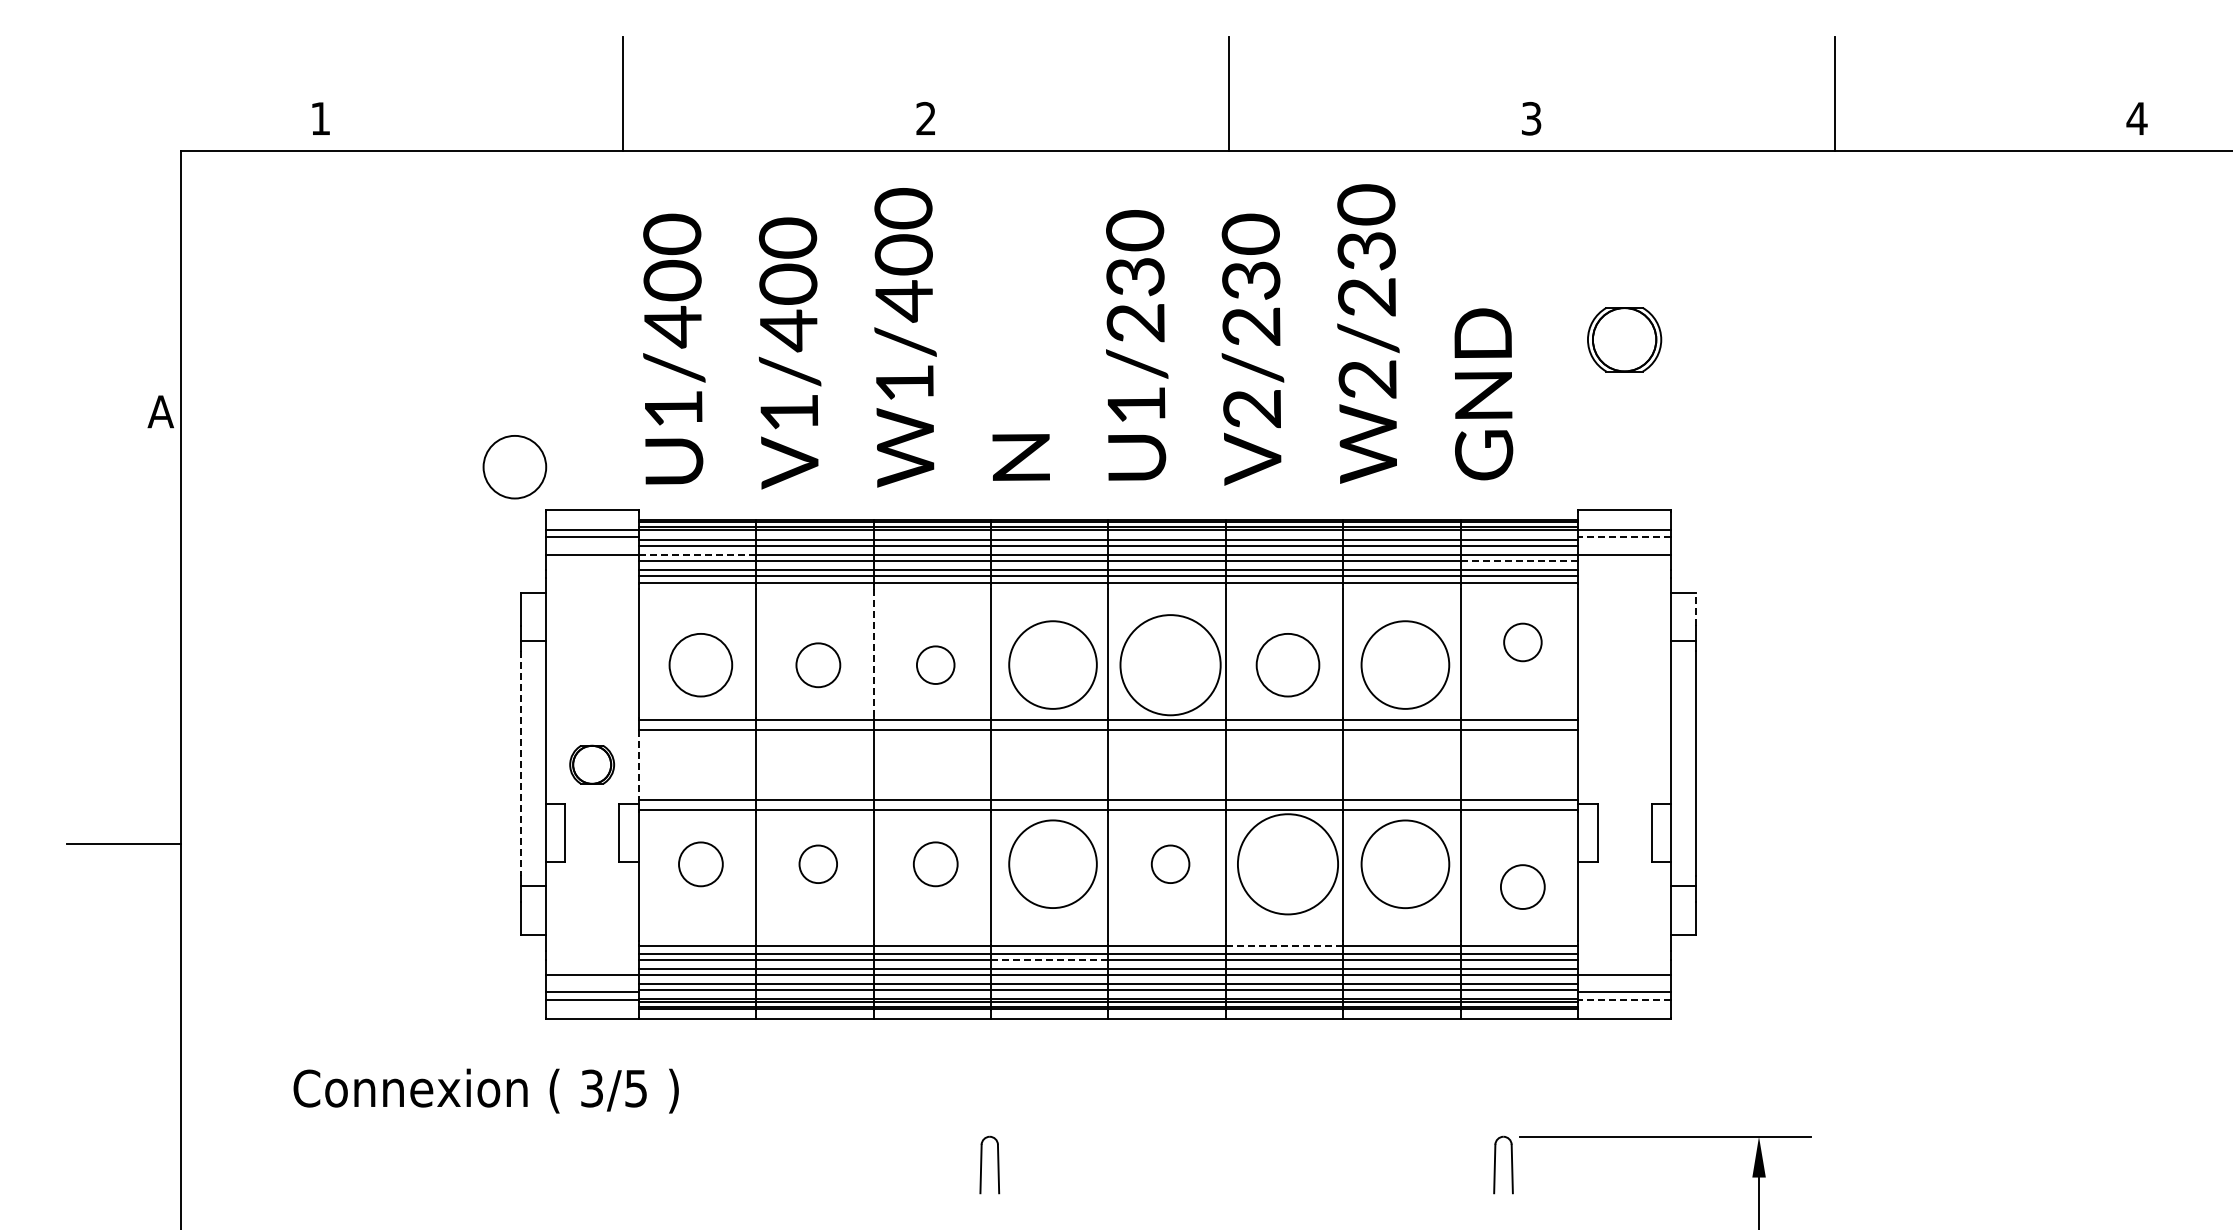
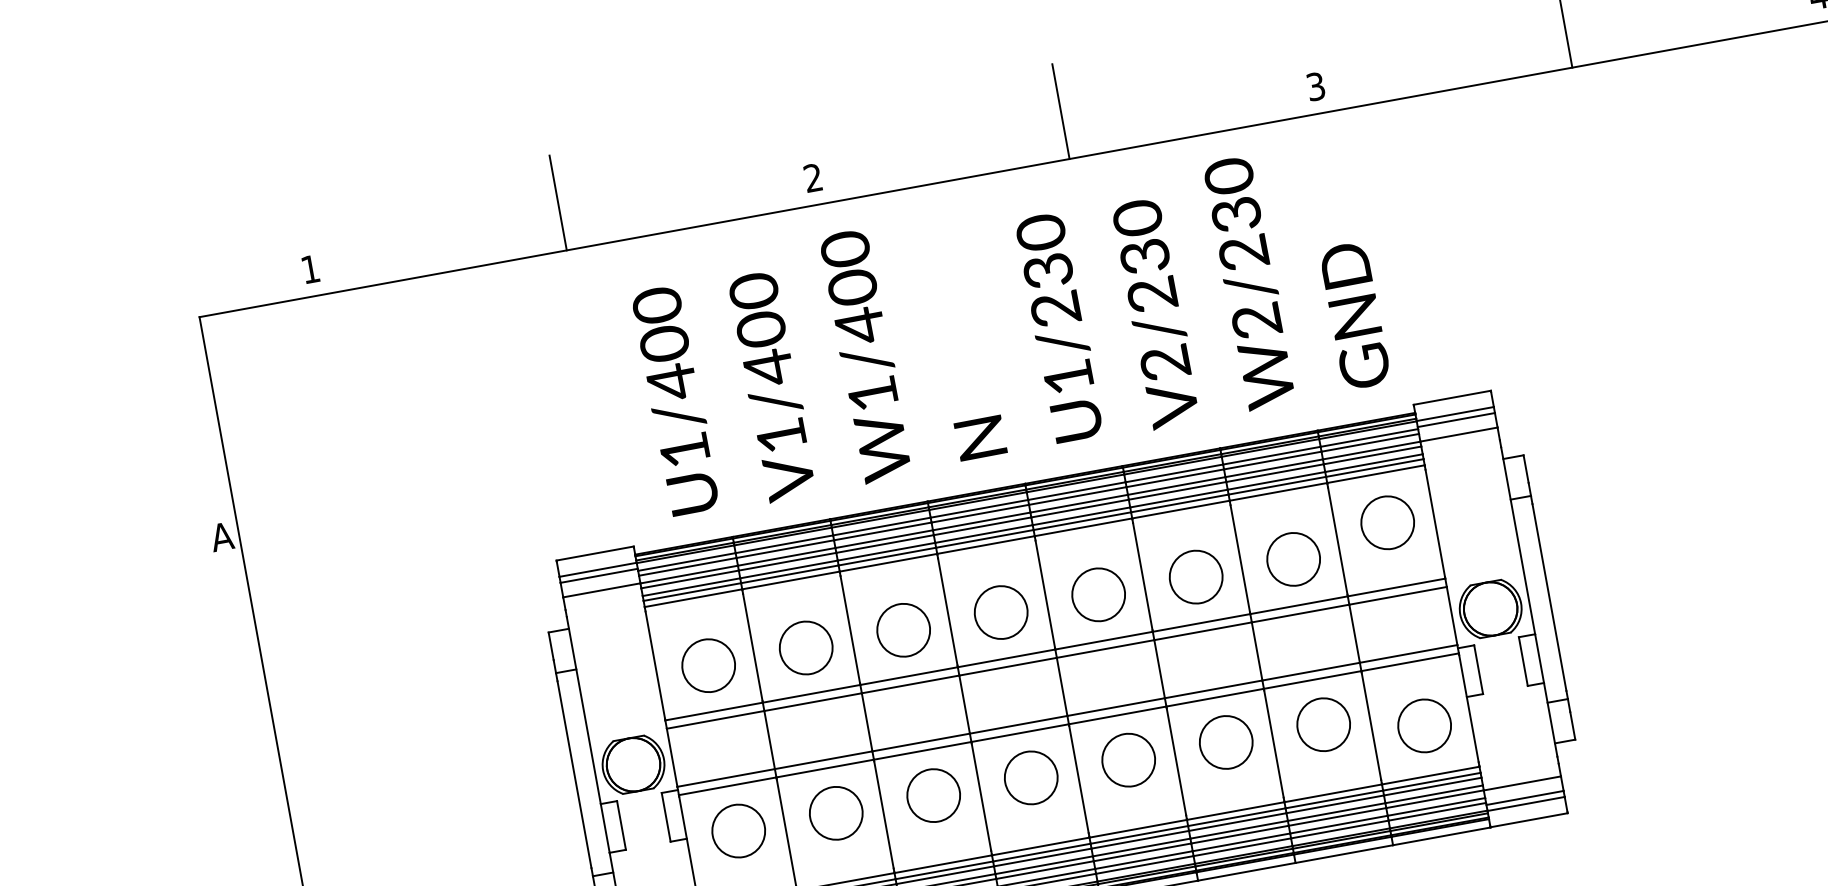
text: (1078, 336) -> (1010, 329), moved
part: (1624, 339) -> (1490, 608), moved
circle: (514, 467) -> (524, 529), removed
line: (1624, 537) -> (1456, 420), dashed -> solid
line: (697, 554) -> (689, 574), dashed -> solid
line: (1519, 560) -> (1372, 455), dashed -> solid
line: (1695, 609) -> (1526, 469), dashed -> solid
circle: (1522, 642) -> (1387, 522), size x1.67
line: (873, 653) -> (850, 629), dashed -> solid
circle: (935, 664) -> (903, 629), size x1.67
circle: (1170, 664) -> (1098, 594), size x0.62
circle: (818, 665) -> (806, 648), size x1.43
circle: (1053, 665) -> (1001, 612), size x0.71
circle: (1405, 665) -> (1293, 559), size x0.71
line: (521, 763) -> (574, 774), dashed -> solid
part: (591, 764) -> (632, 764), size x1.67
line: (638, 764) -> (671, 757), dashed -> solid
circle: (700, 864) -> (738, 831), size x1.43
circle: (818, 864) -> (836, 813), size x1.67
circle: (935, 864) -> (933, 795), size x1.43
circle: (1053, 864) -> (1031, 778), size x0.71
circle: (1170, 864) -> (1128, 760), size x1.67
circle: (1287, 864) -> (1225, 742), size x0.62
circle: (1405, 864) -> (1323, 724), size x0.71
circle: (1522, 886) -> (1424, 725), size x1.43
line: (1284, 946) -> (1235, 811), dashed -> solid
line: (1049, 959) -> (1042, 857), dashed -> solid
line: (1624, 999) -> (1526, 803), dashed -> solid

